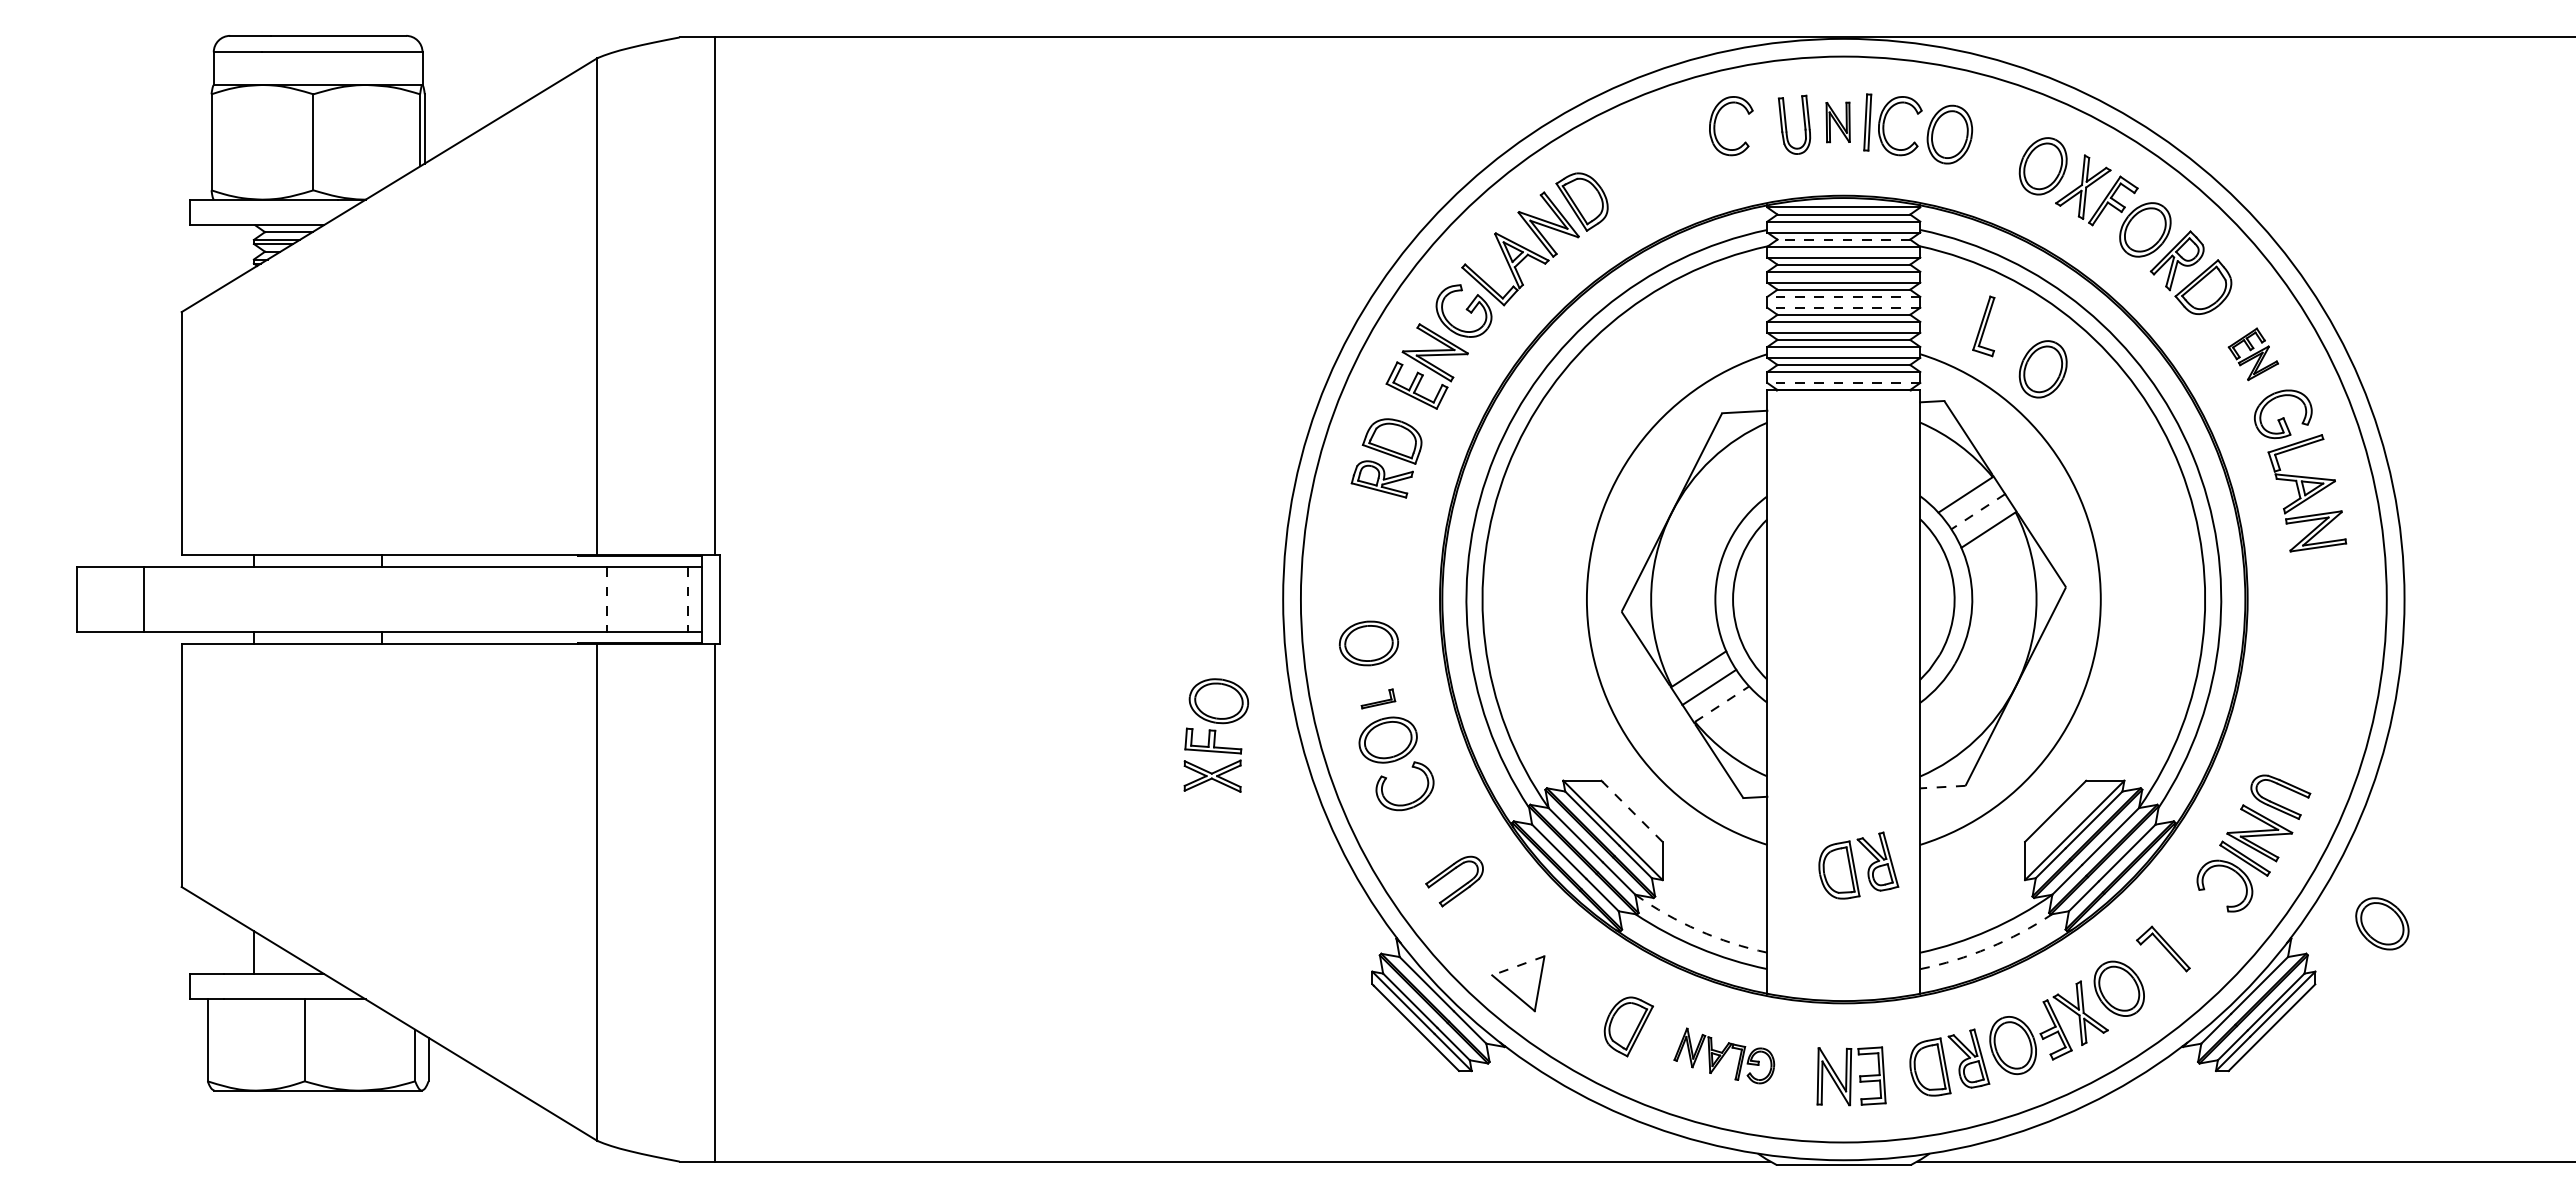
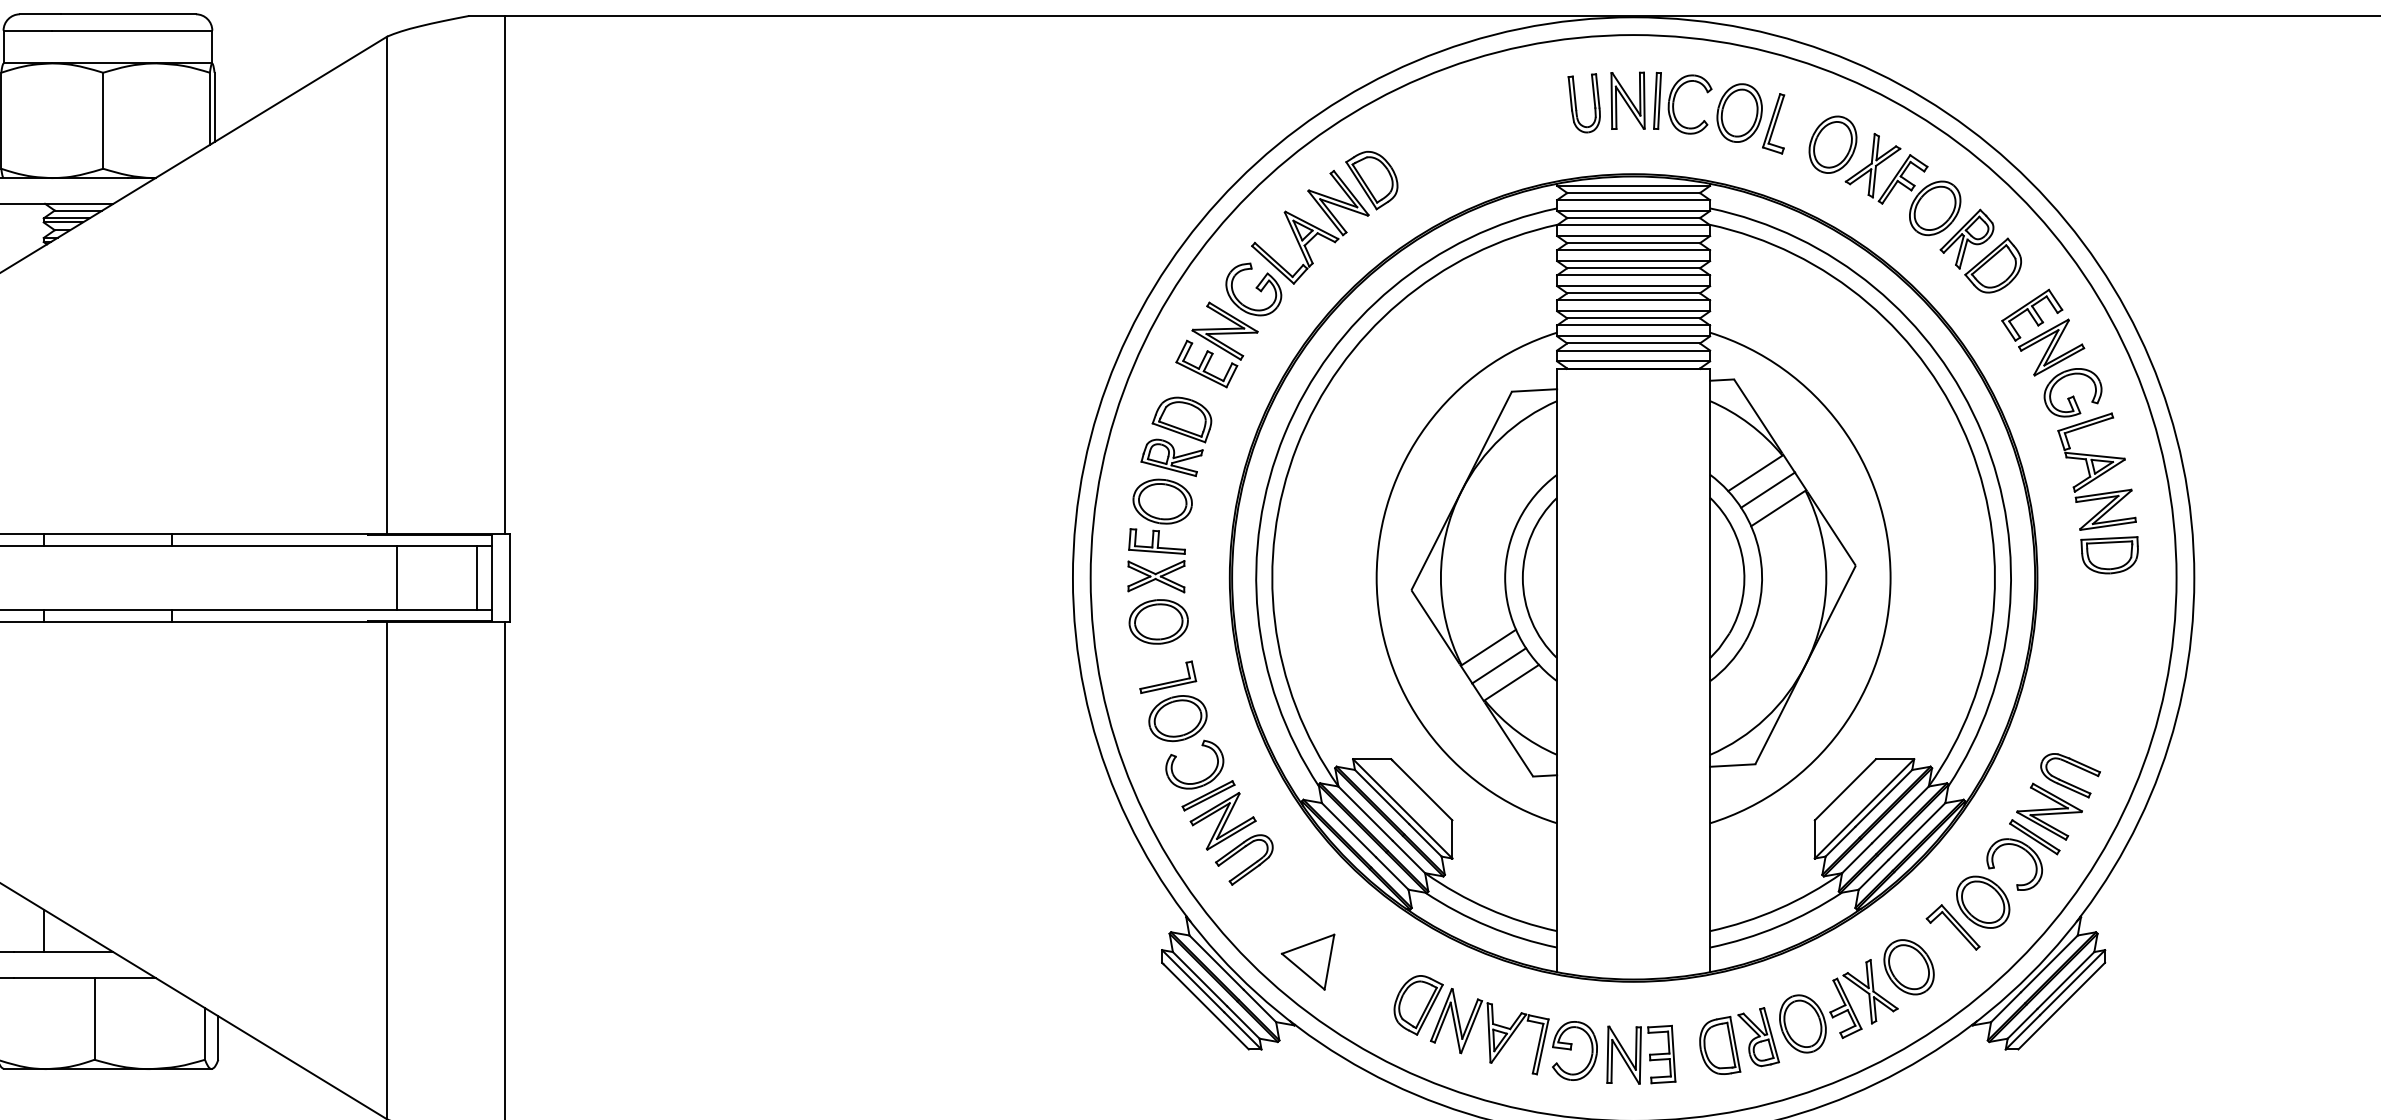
part: (1837, 122) -> (1627, 100), size x1.43
part: (1715, 126) -> (1505, 104), removed
line: (1843, 239) -> (1633, 217), dashed -> solid
line: (1843, 296) -> (1633, 274), dashed -> solid
line: (1843, 307) -> (1633, 285), dashed -> solid
part: (1983, 326) -> (1773, 123), moved
part: (2253, 354) -> (2043, 332), size x1.67
part: (2042, 369) -> (1832, 347), removed
line: (1843, 382) -> (1633, 360), dashed -> solid
line: (1977, 511) -> (1767, 489), dashed -> solid
part: (2319, 576) -> (2109, 554), added
line: (607, 600) -> (397, 578), dashed -> solid
line: (687, 600) -> (477, 578), dashed -> solid
part: (1378, 698) -> (1168, 676), size x1.67
line: (1722, 703) -> (1512, 681), dashed -> solid
part: (1216, 735) -> (1160, 535), moved
line: (1942, 787) -> (1732, 765), dashed -> solid
line: (1632, 811) -> (1422, 789), dashed -> solid
part: (1428, 836) -> (1218, 814), added
part: (1858, 865) -> (1648, 843), removed
part: (2382, 923) -> (1983, 901), moved
arc: (1698, 930) -> (1488, 908), dashed -> solid
arc: (1988, 947) -> (1778, 925), dashed -> solid
line: (1518, 965) -> (1308, 943), dashed -> solid
part: (1724, 1055) -> (1514, 1033), size x1.67

